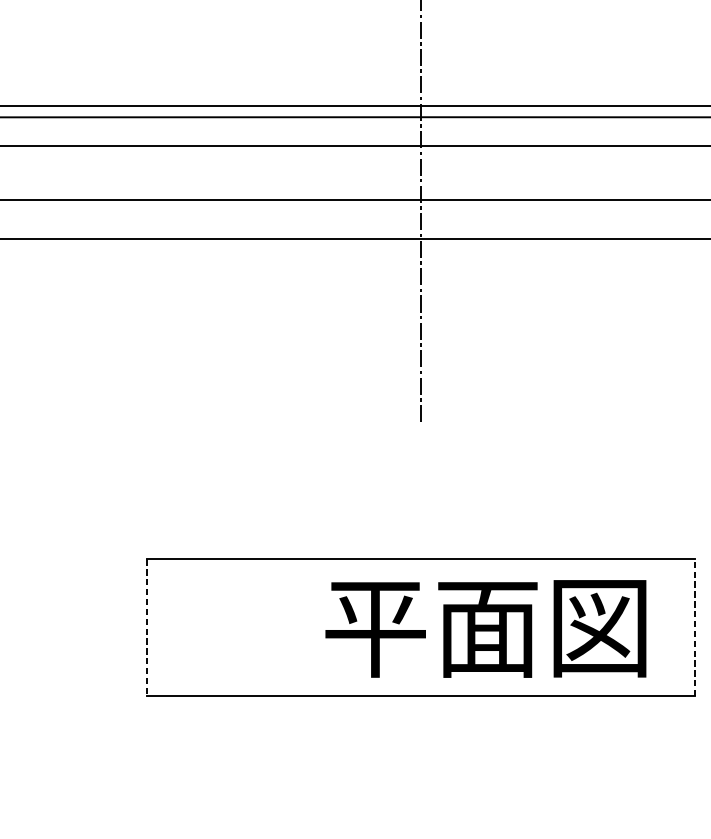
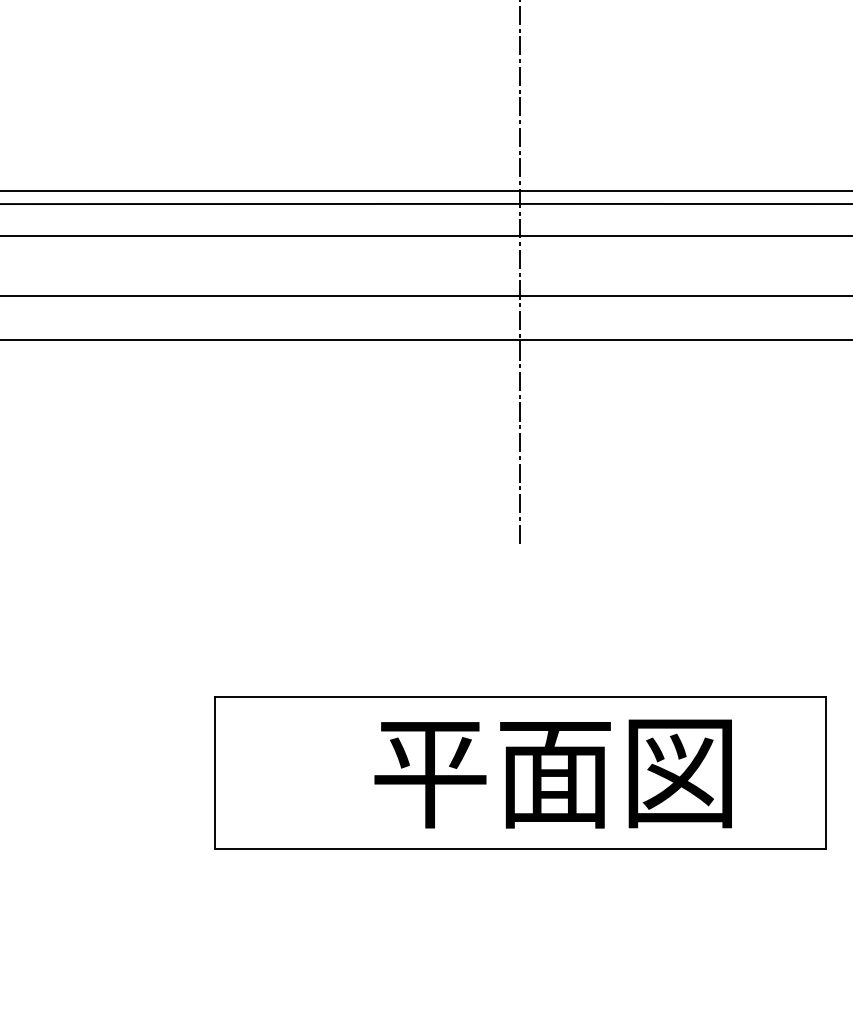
line: (694, 627) -> (825, 772), dashed -> solid
line: (146, 628) -> (215, 773), dashed -> solid
text: (485, 628) -> (552, 773), moved

